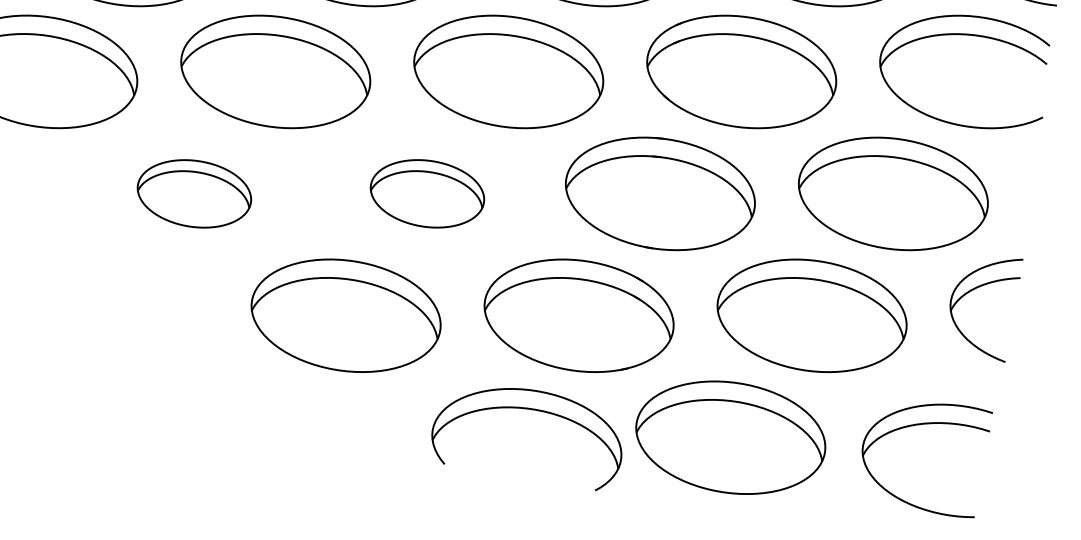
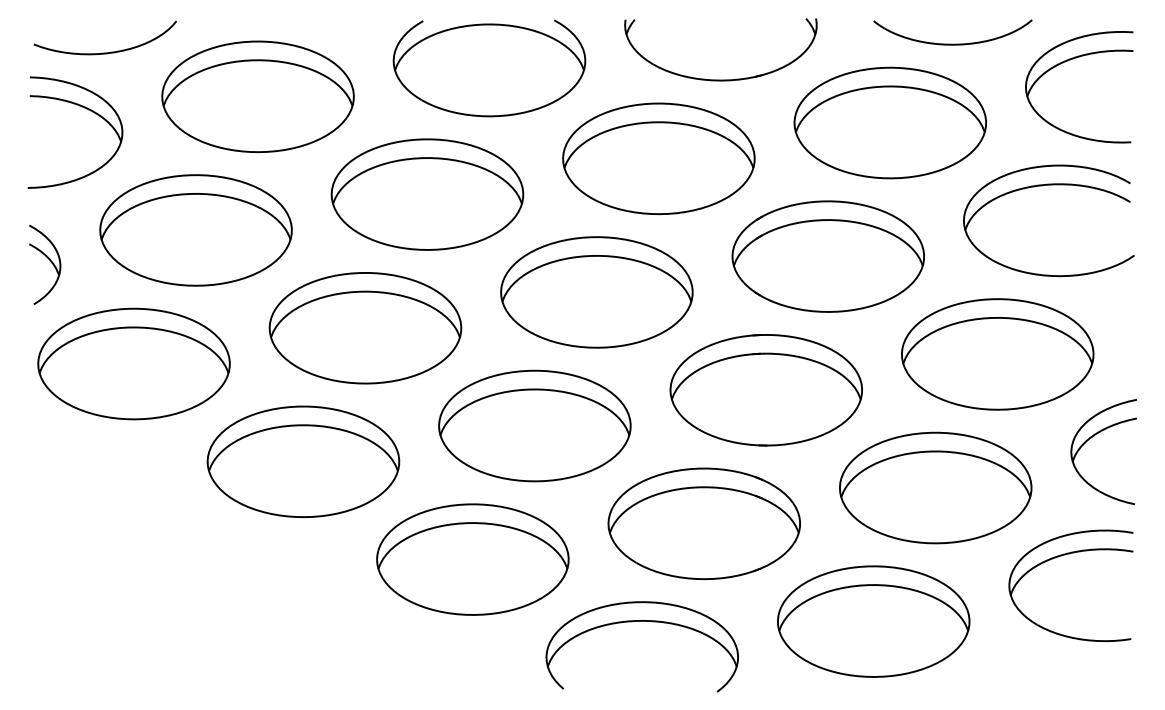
part: (194, 193) -> (303, 461), size x1.67
part: (427, 193) -> (534, 425), size x1.67
part: (531, 409) -> (641, 621), moved
part: (918, 425) -> (1061, 556), moved

